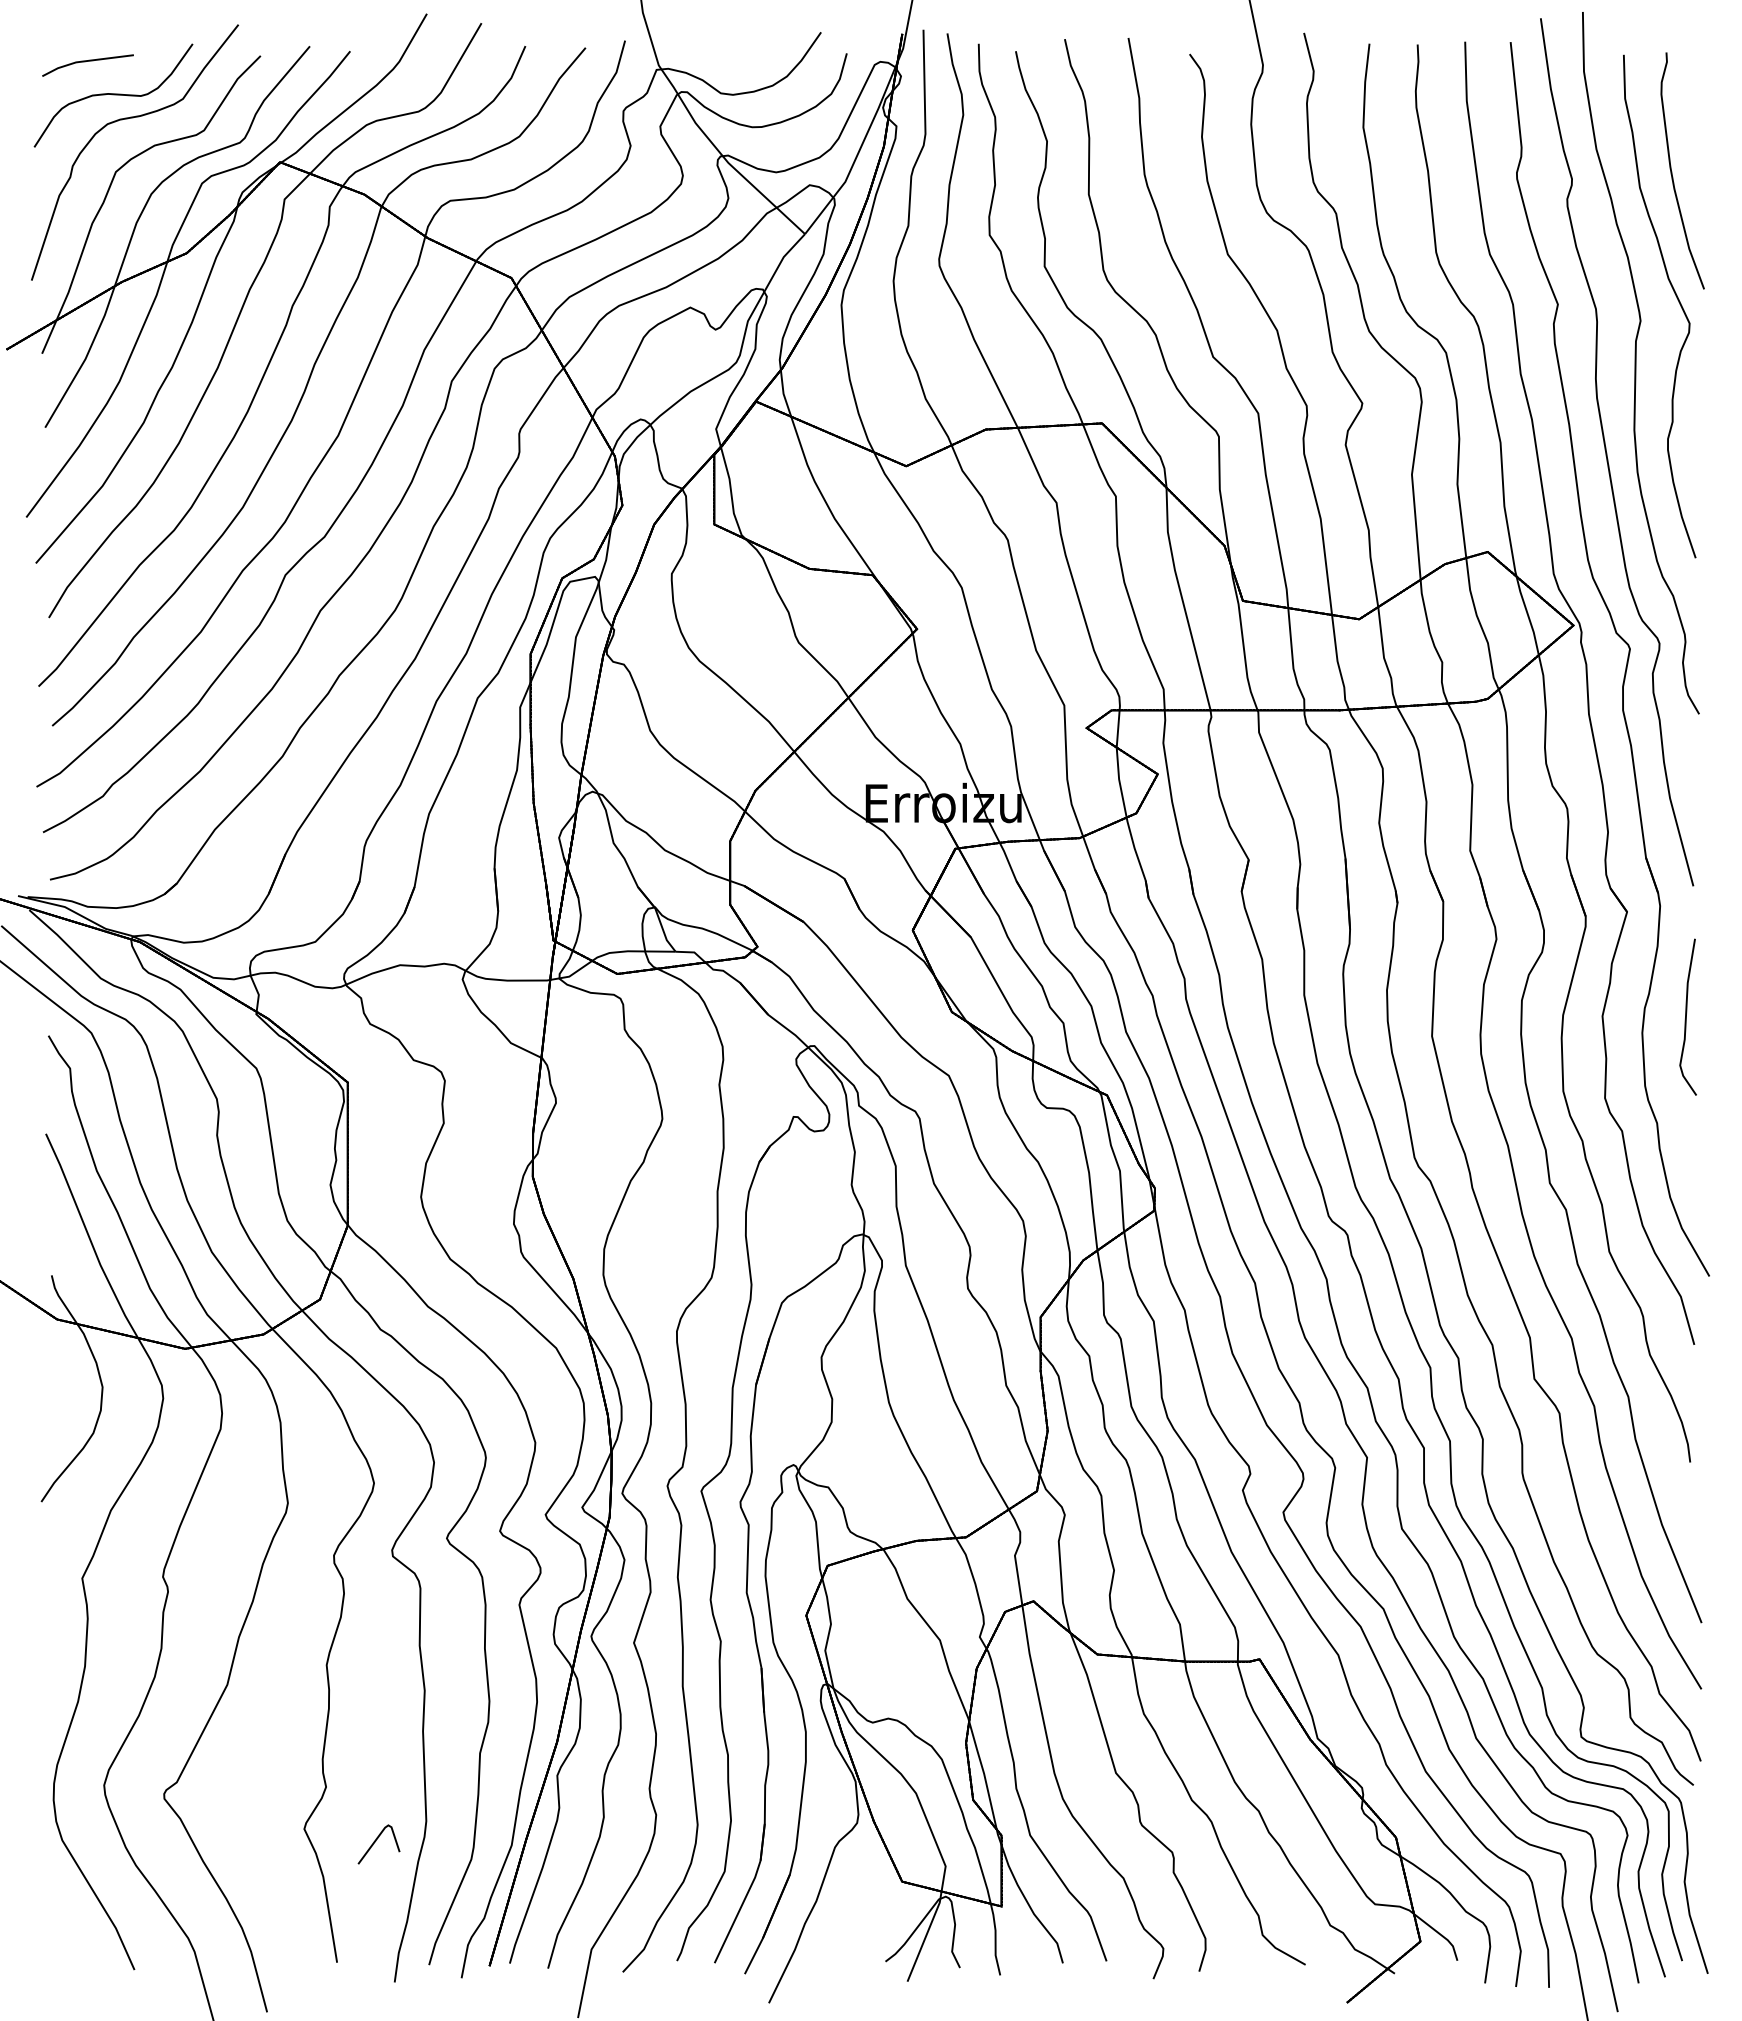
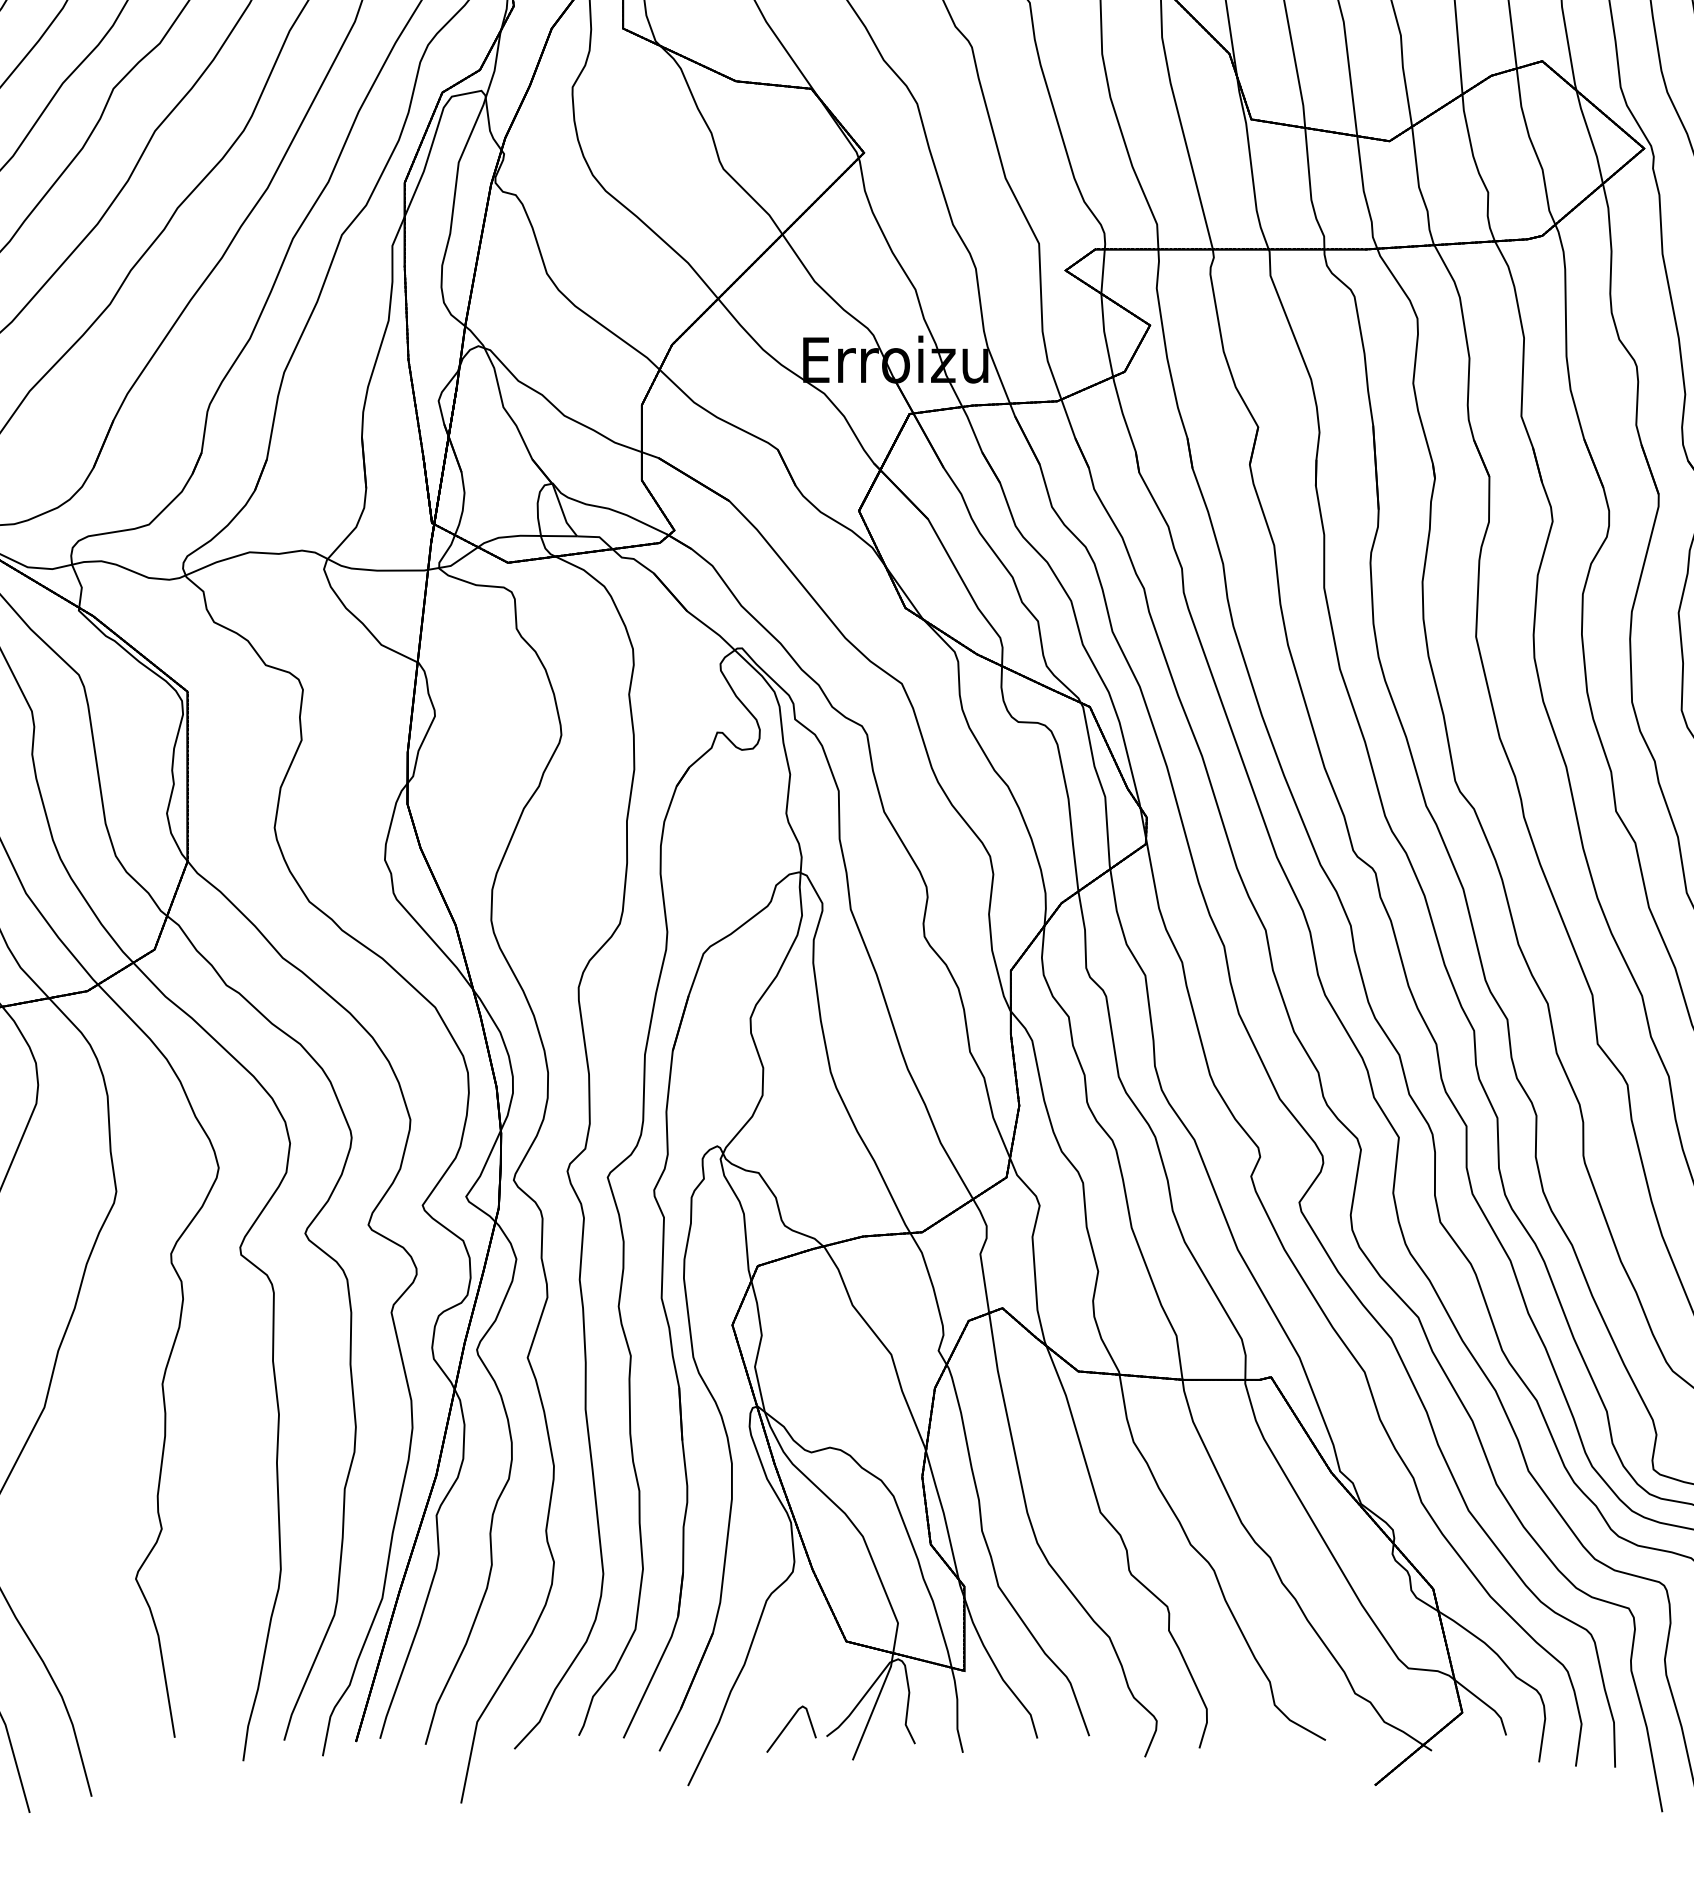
line: (376, 1841) -> (788, 1725), moved

